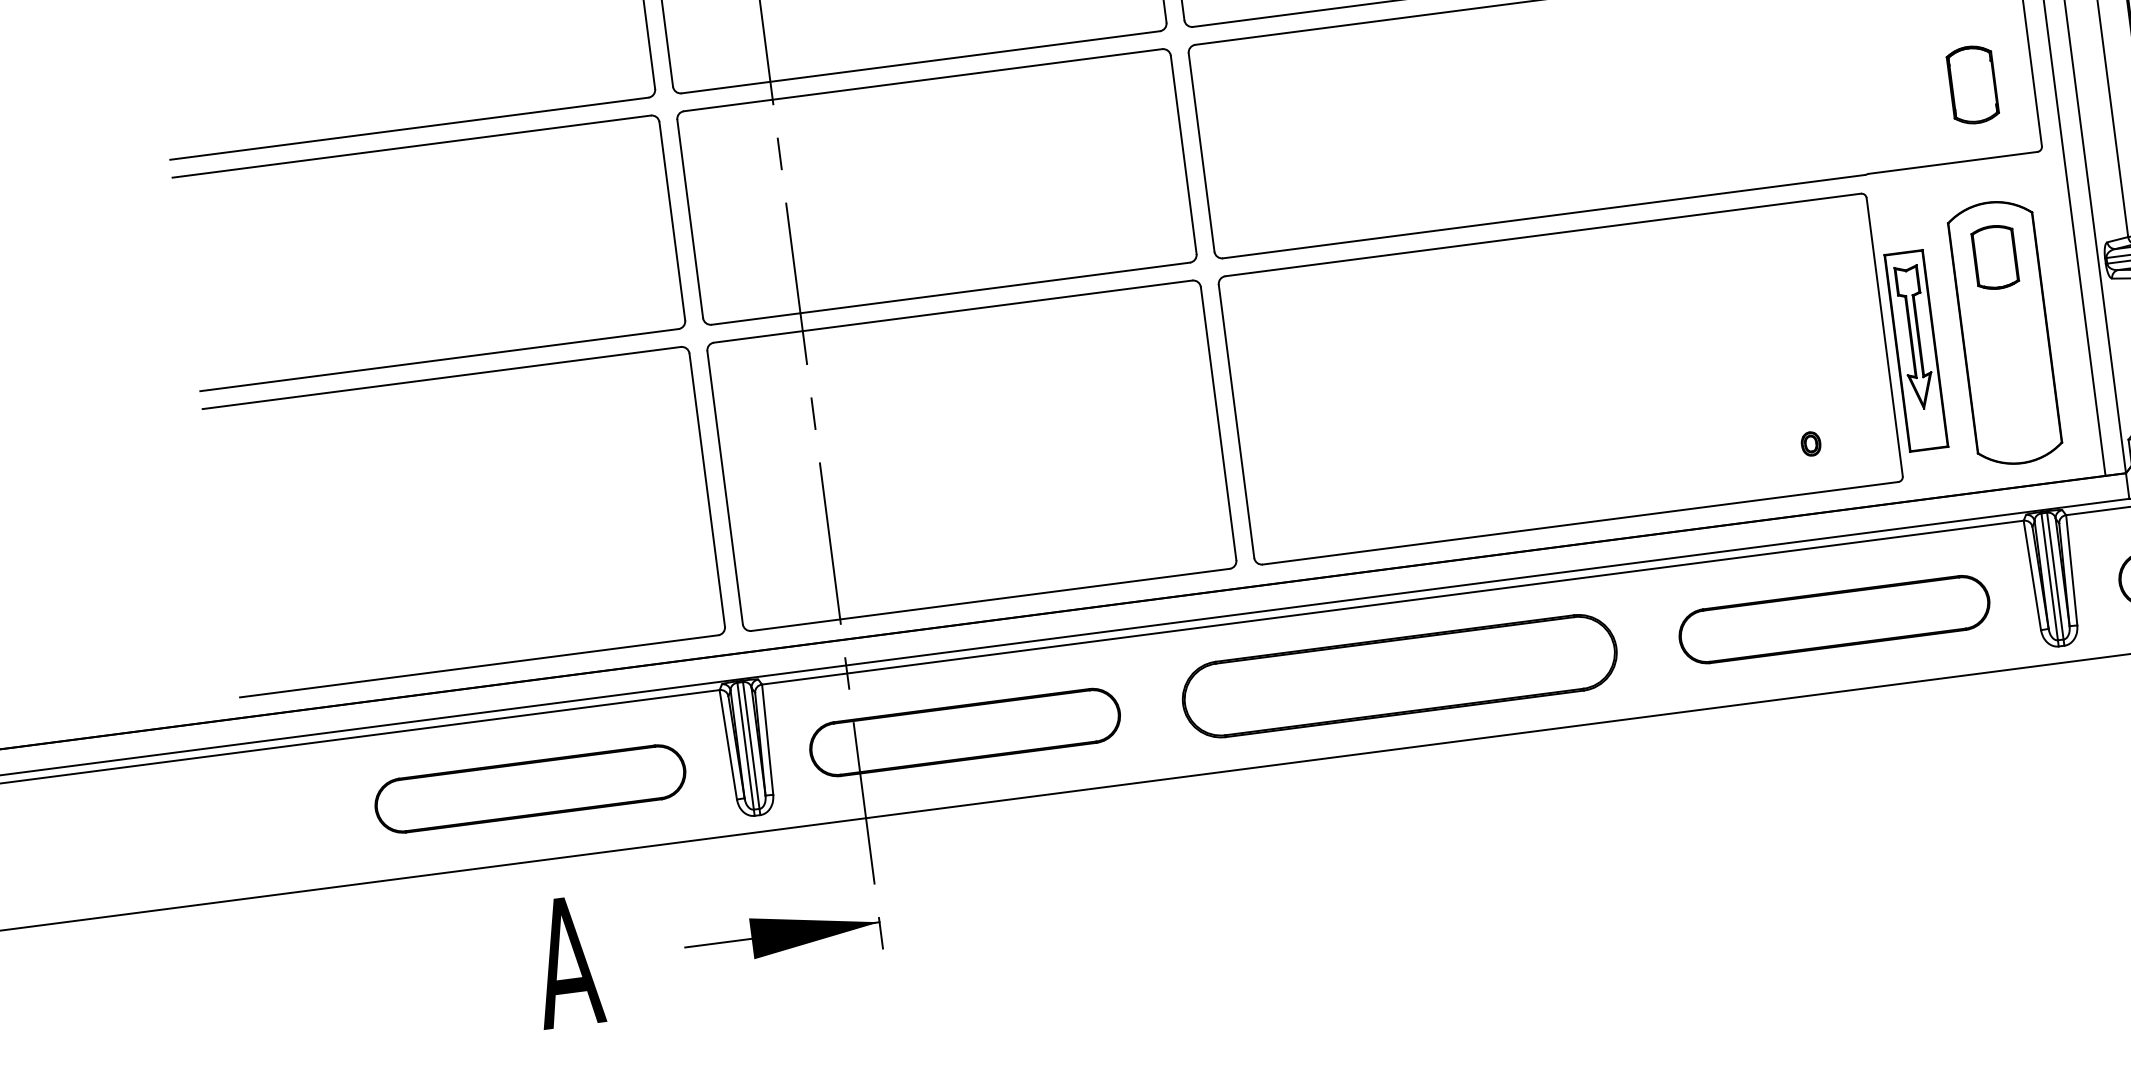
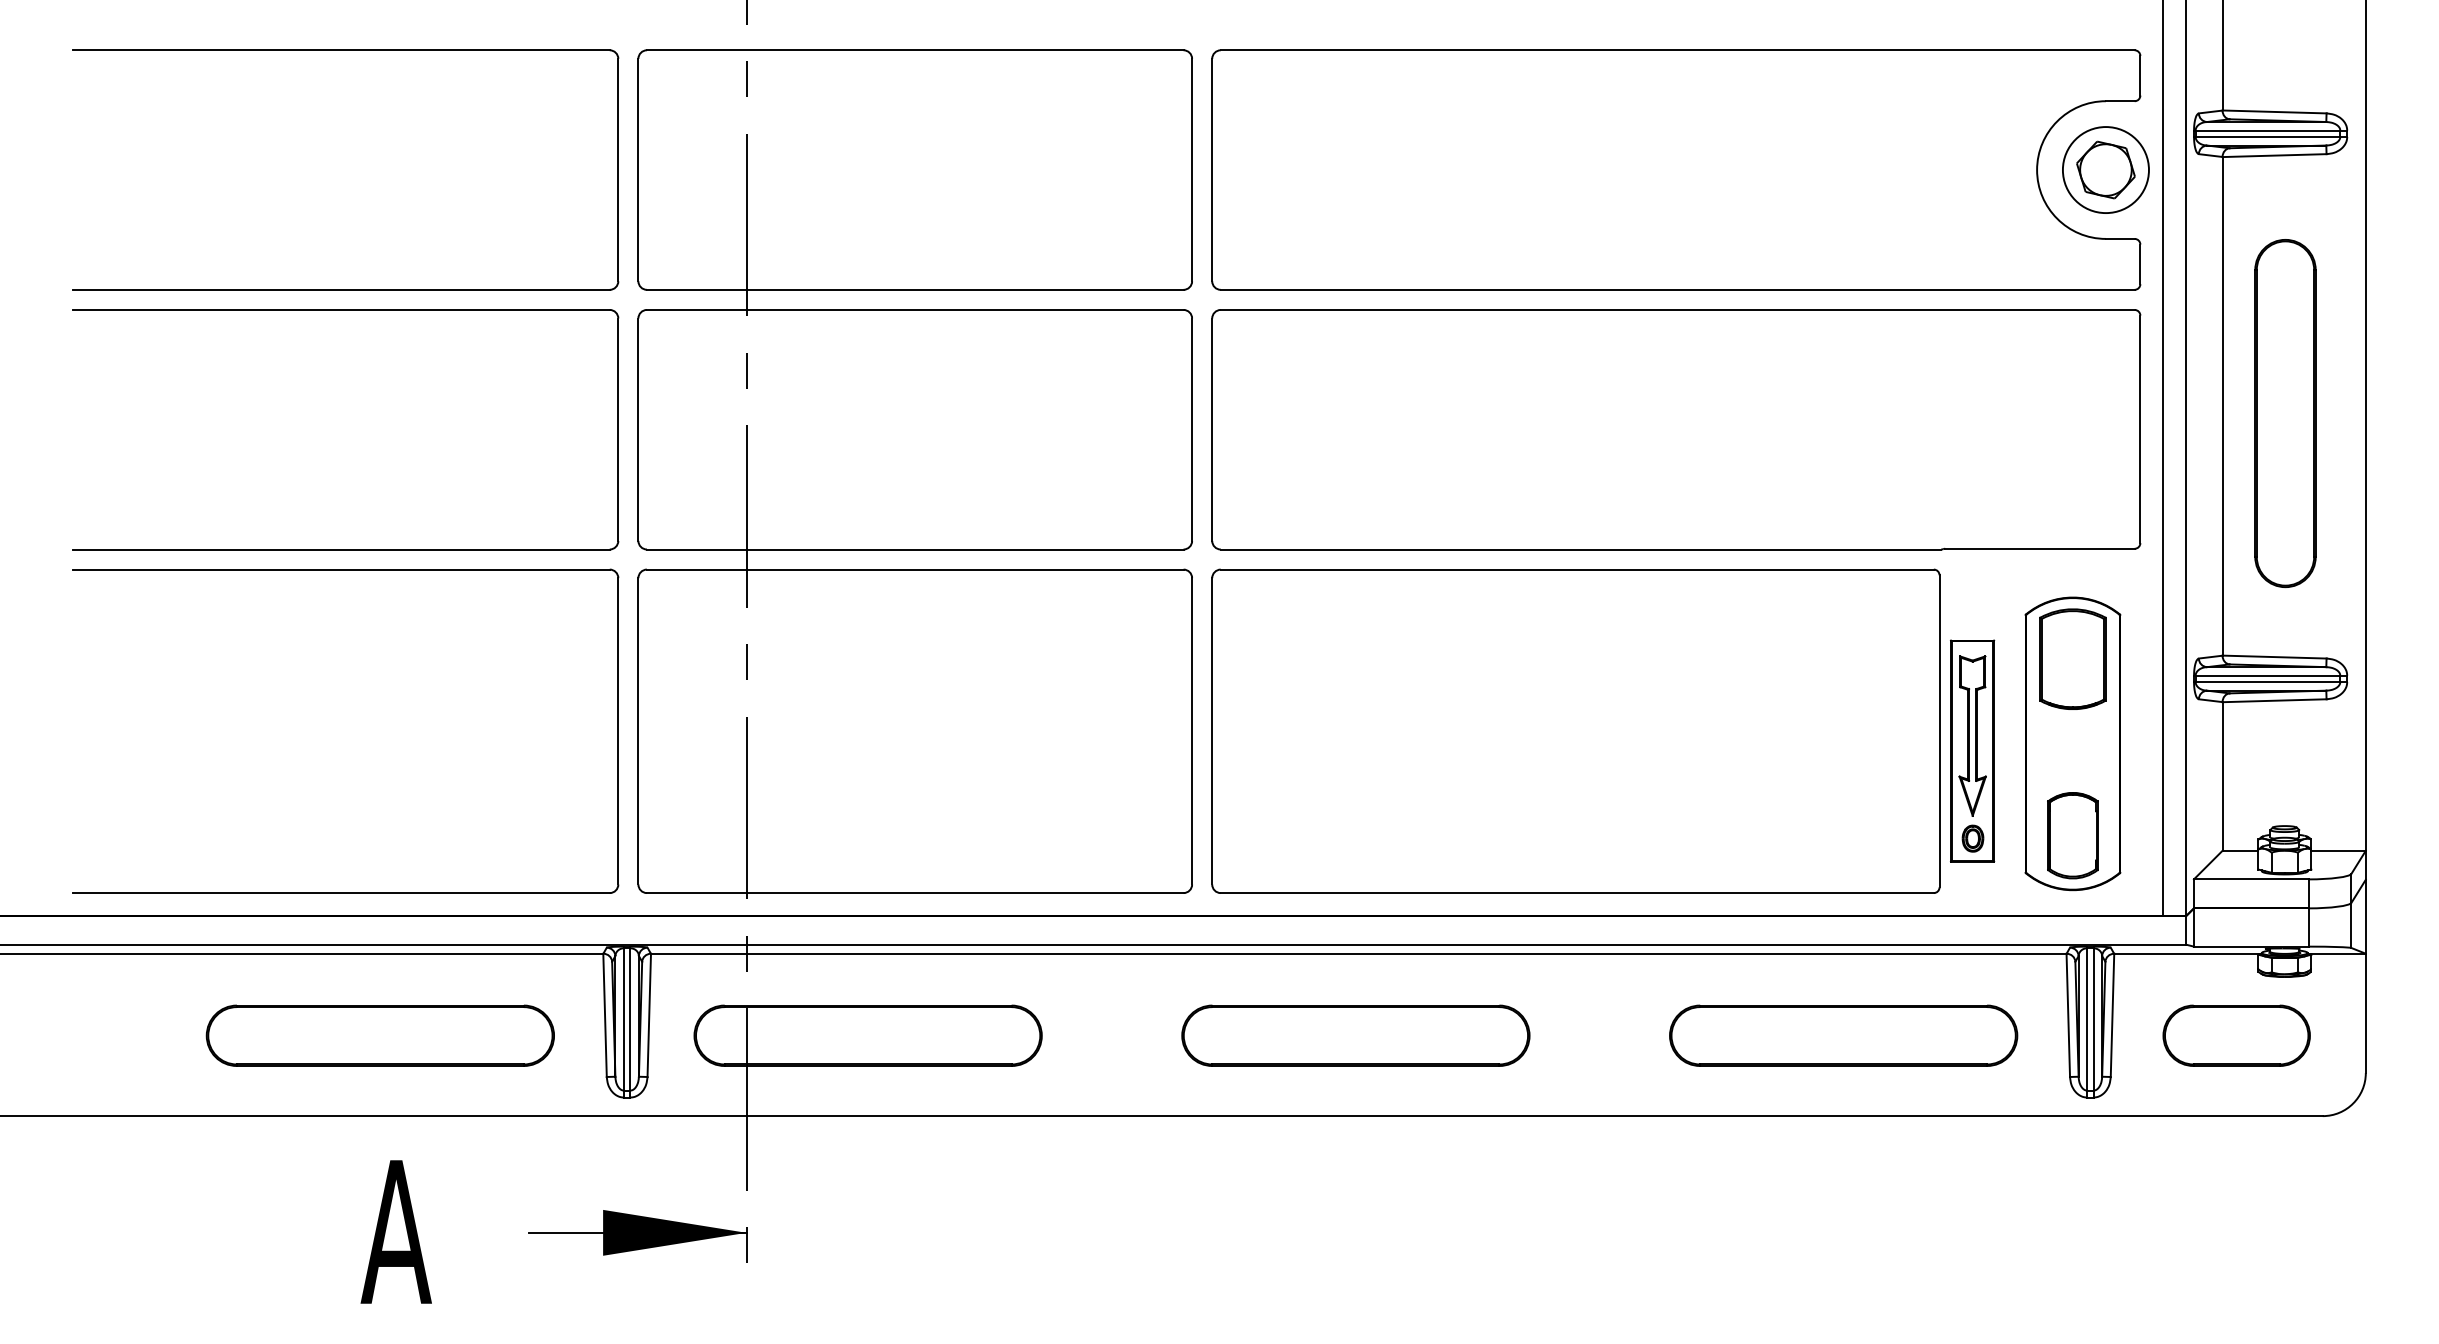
part: (1972, 84) -> (2072, 835), moved
part: (1994, 256) -> (2072, 658), size x1.43
part: (1810, 443) -> (1972, 838), moved
part: (1399, 675) -> (1355, 1035), size x0.71

